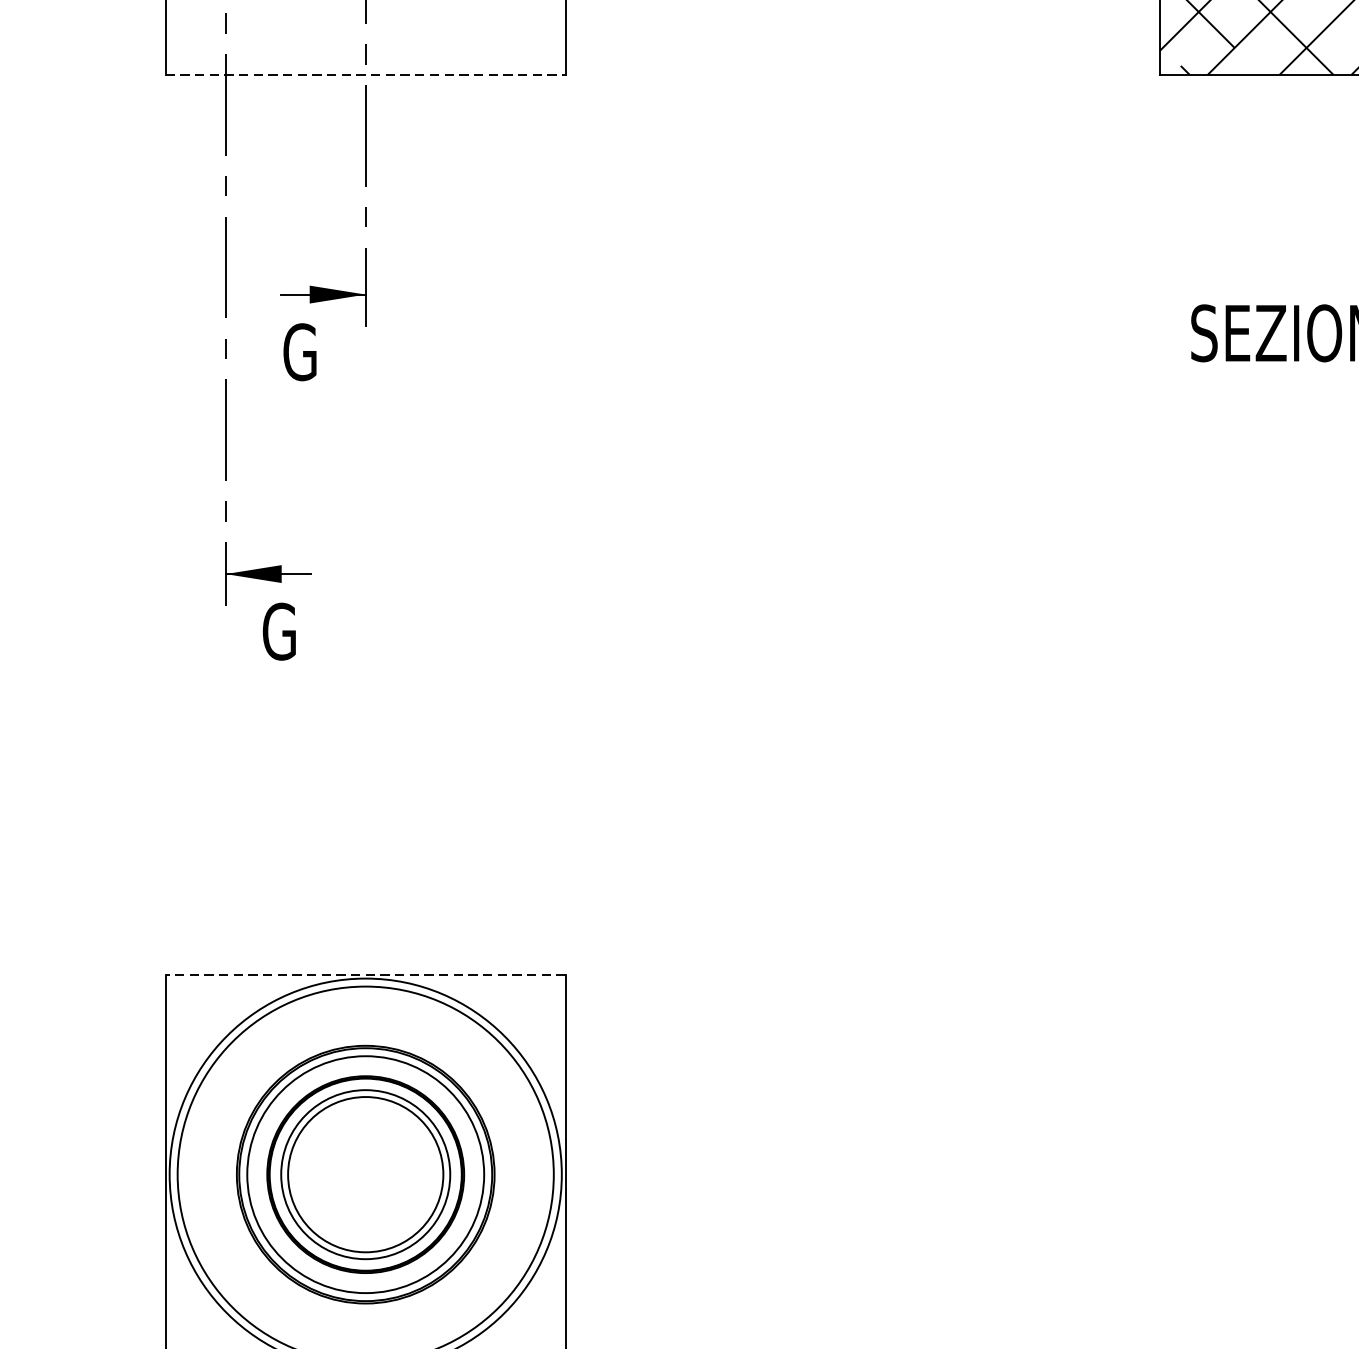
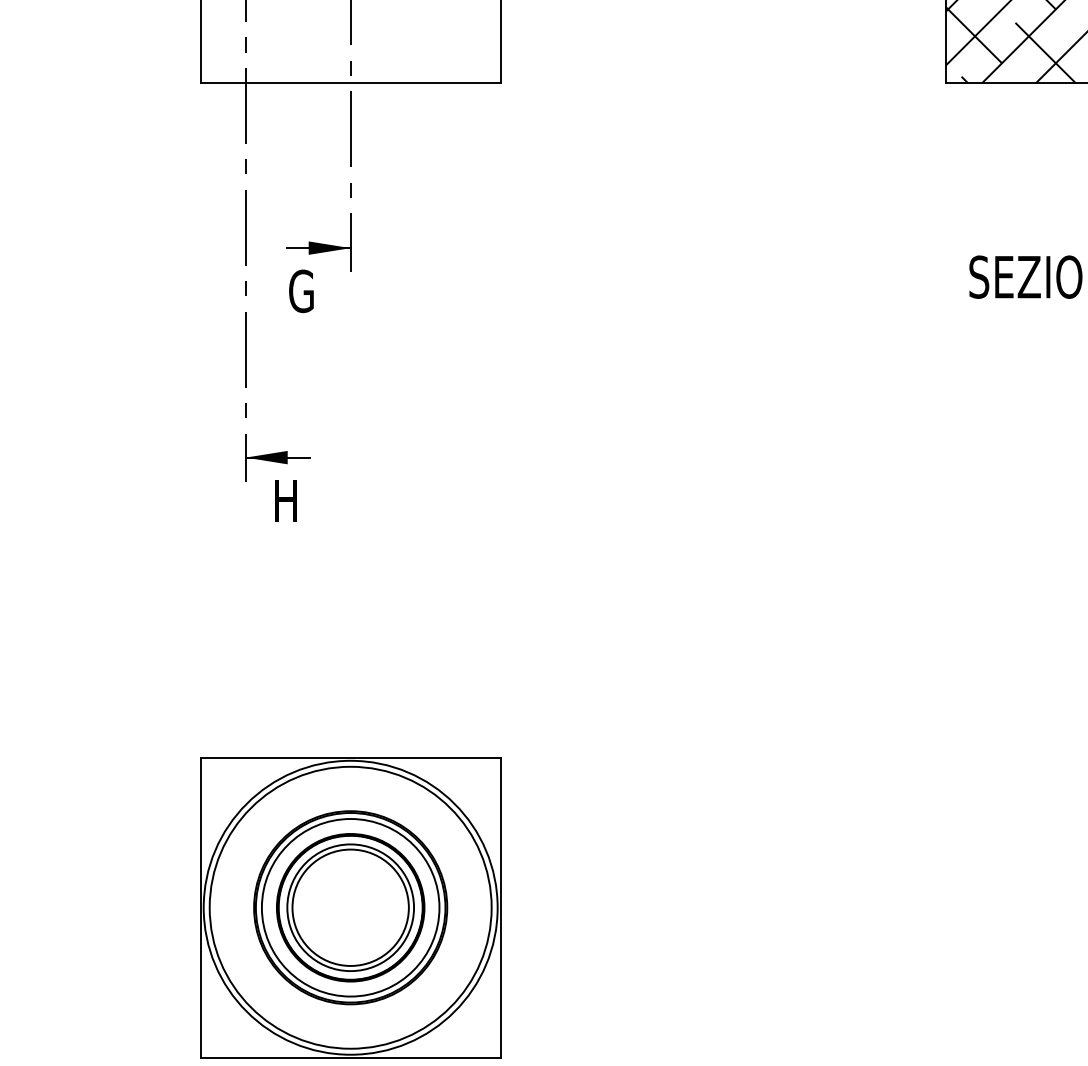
line: (365, 74) -> (350, 83), dashed -> solid
text: (278, 631) -> (285, 500), G -> H
line: (365, 974) -> (350, 757), dashed -> solid

